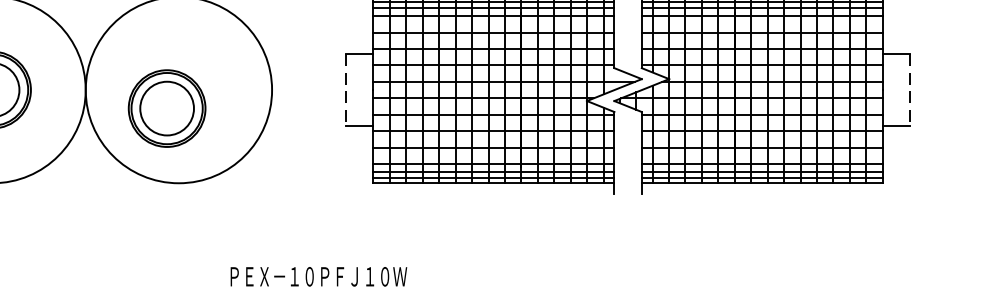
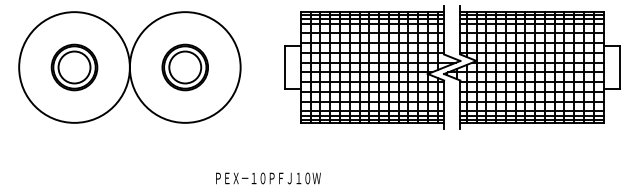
line: (345, 91) -> (284, 68), dashed -> solid
line: (909, 91) -> (619, 68), dashed -> solid
part: (165, 108) -> (184, 67), moved

